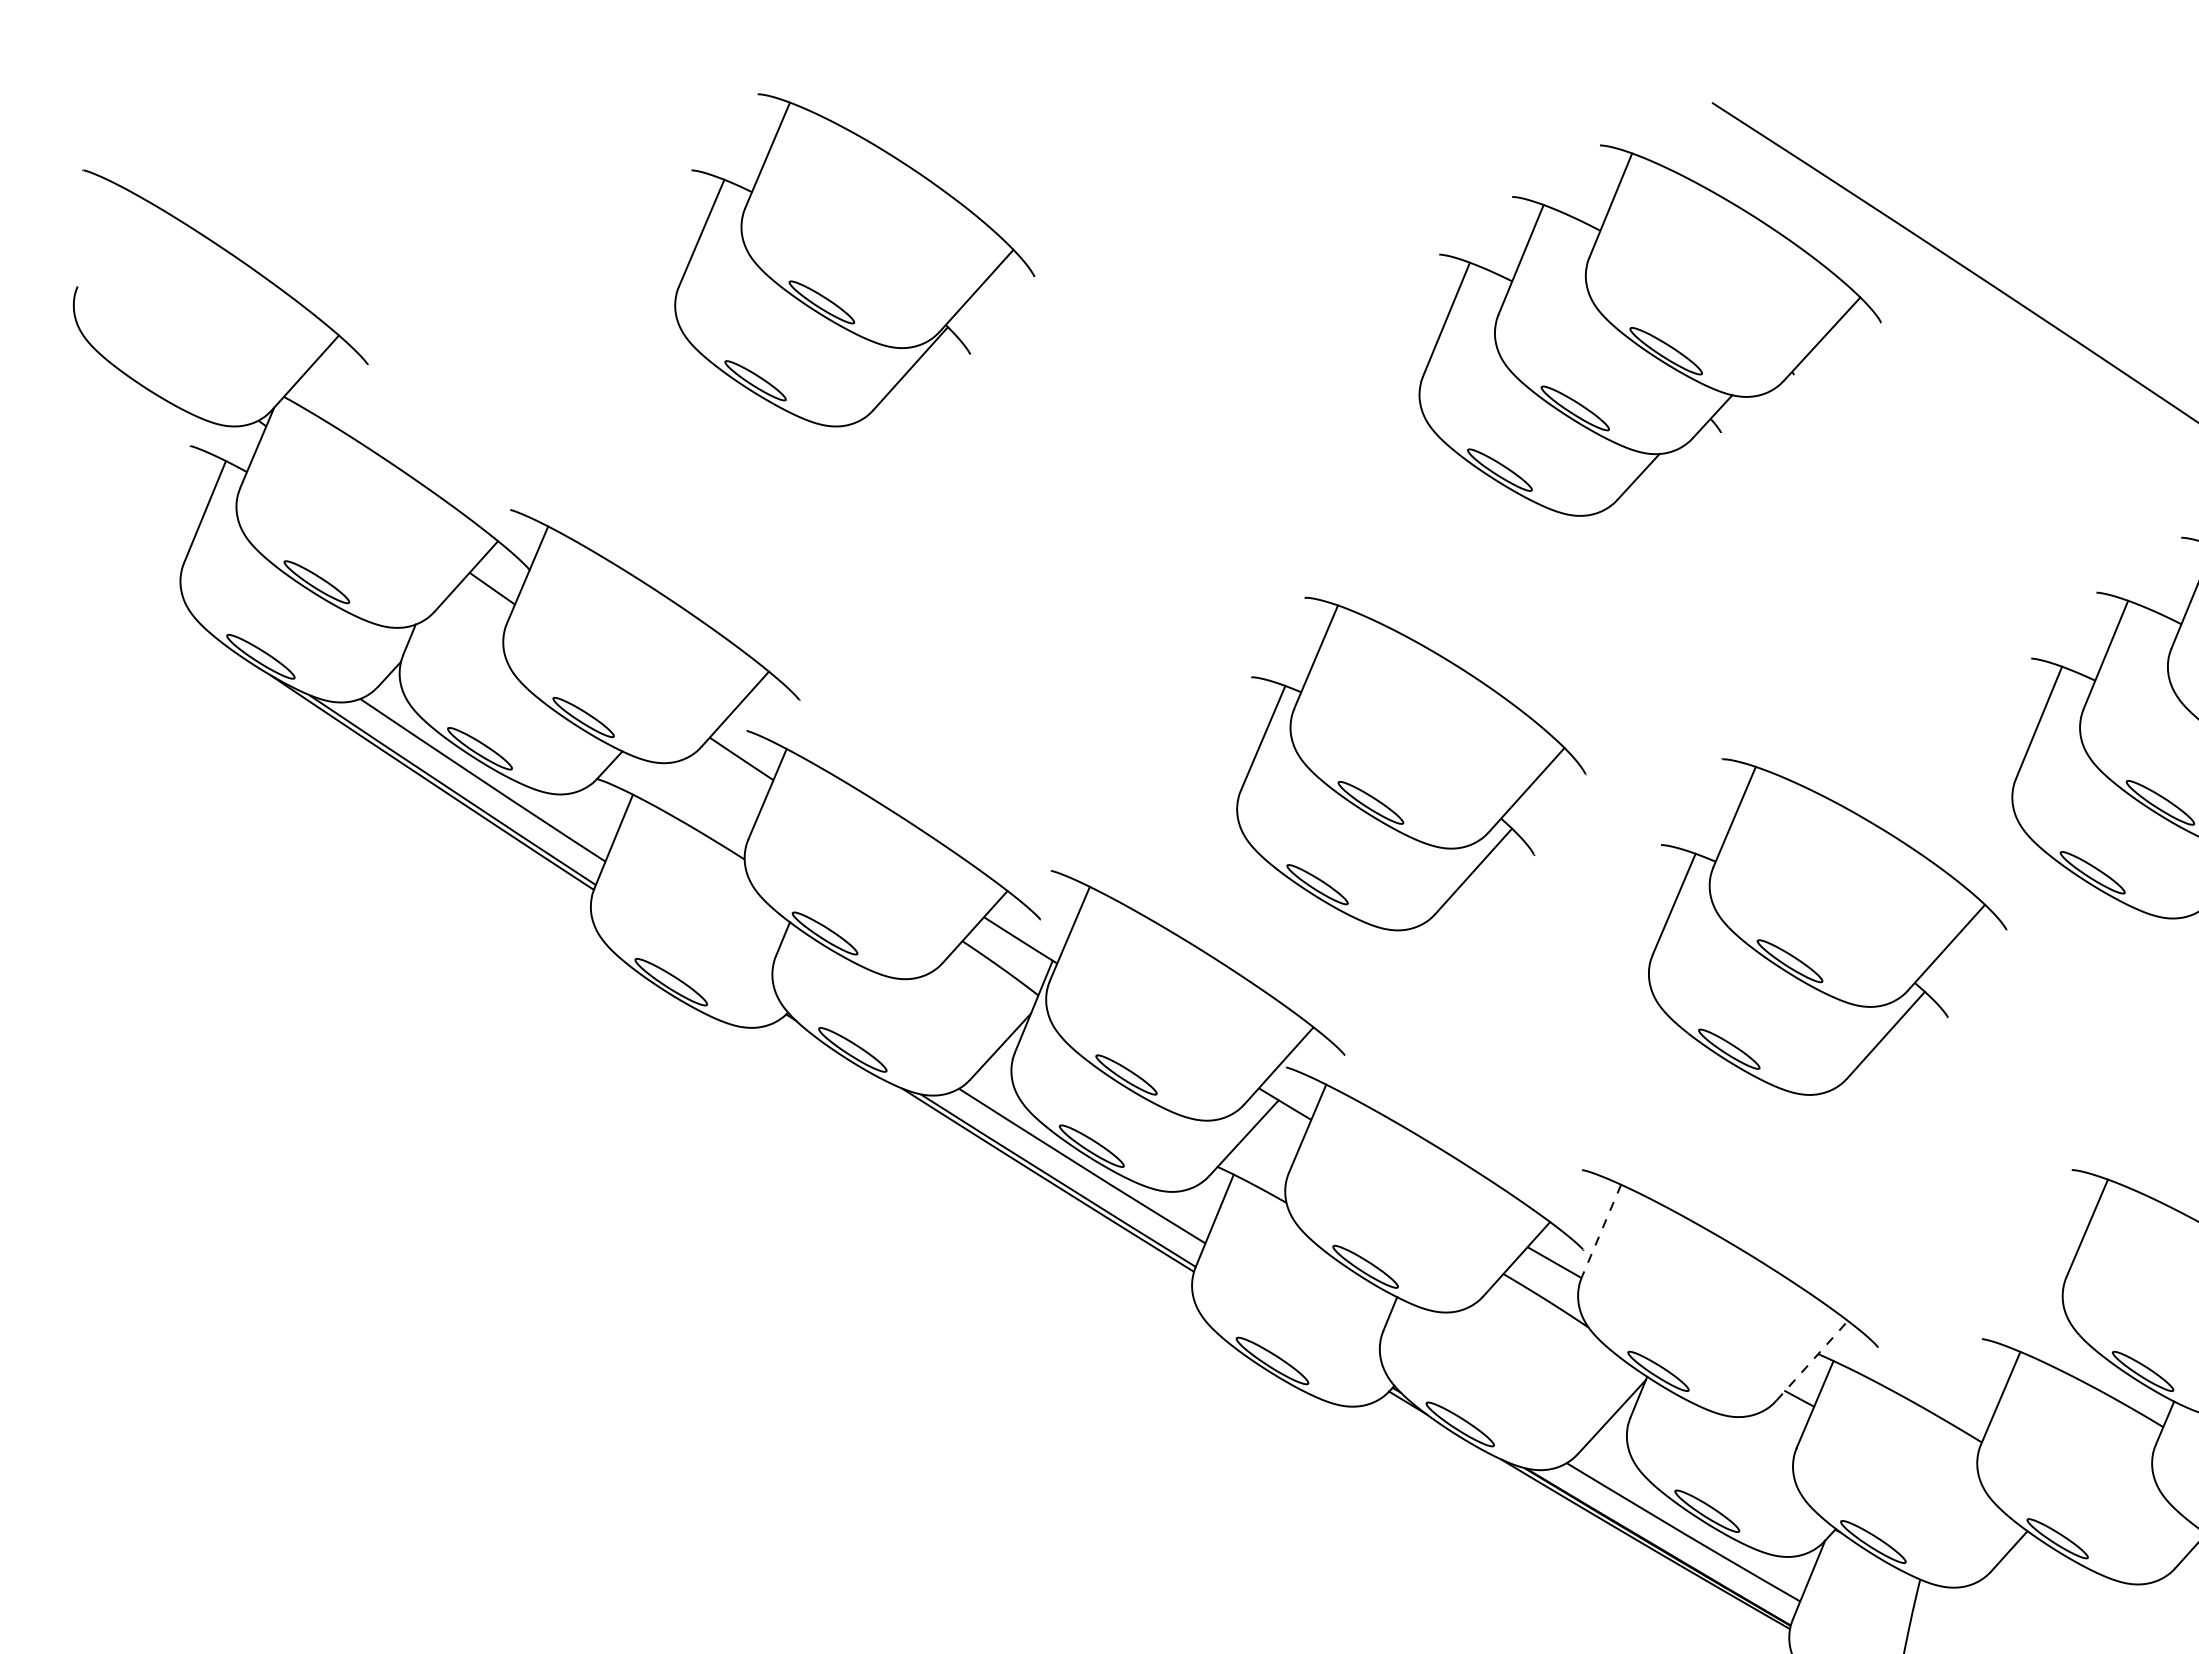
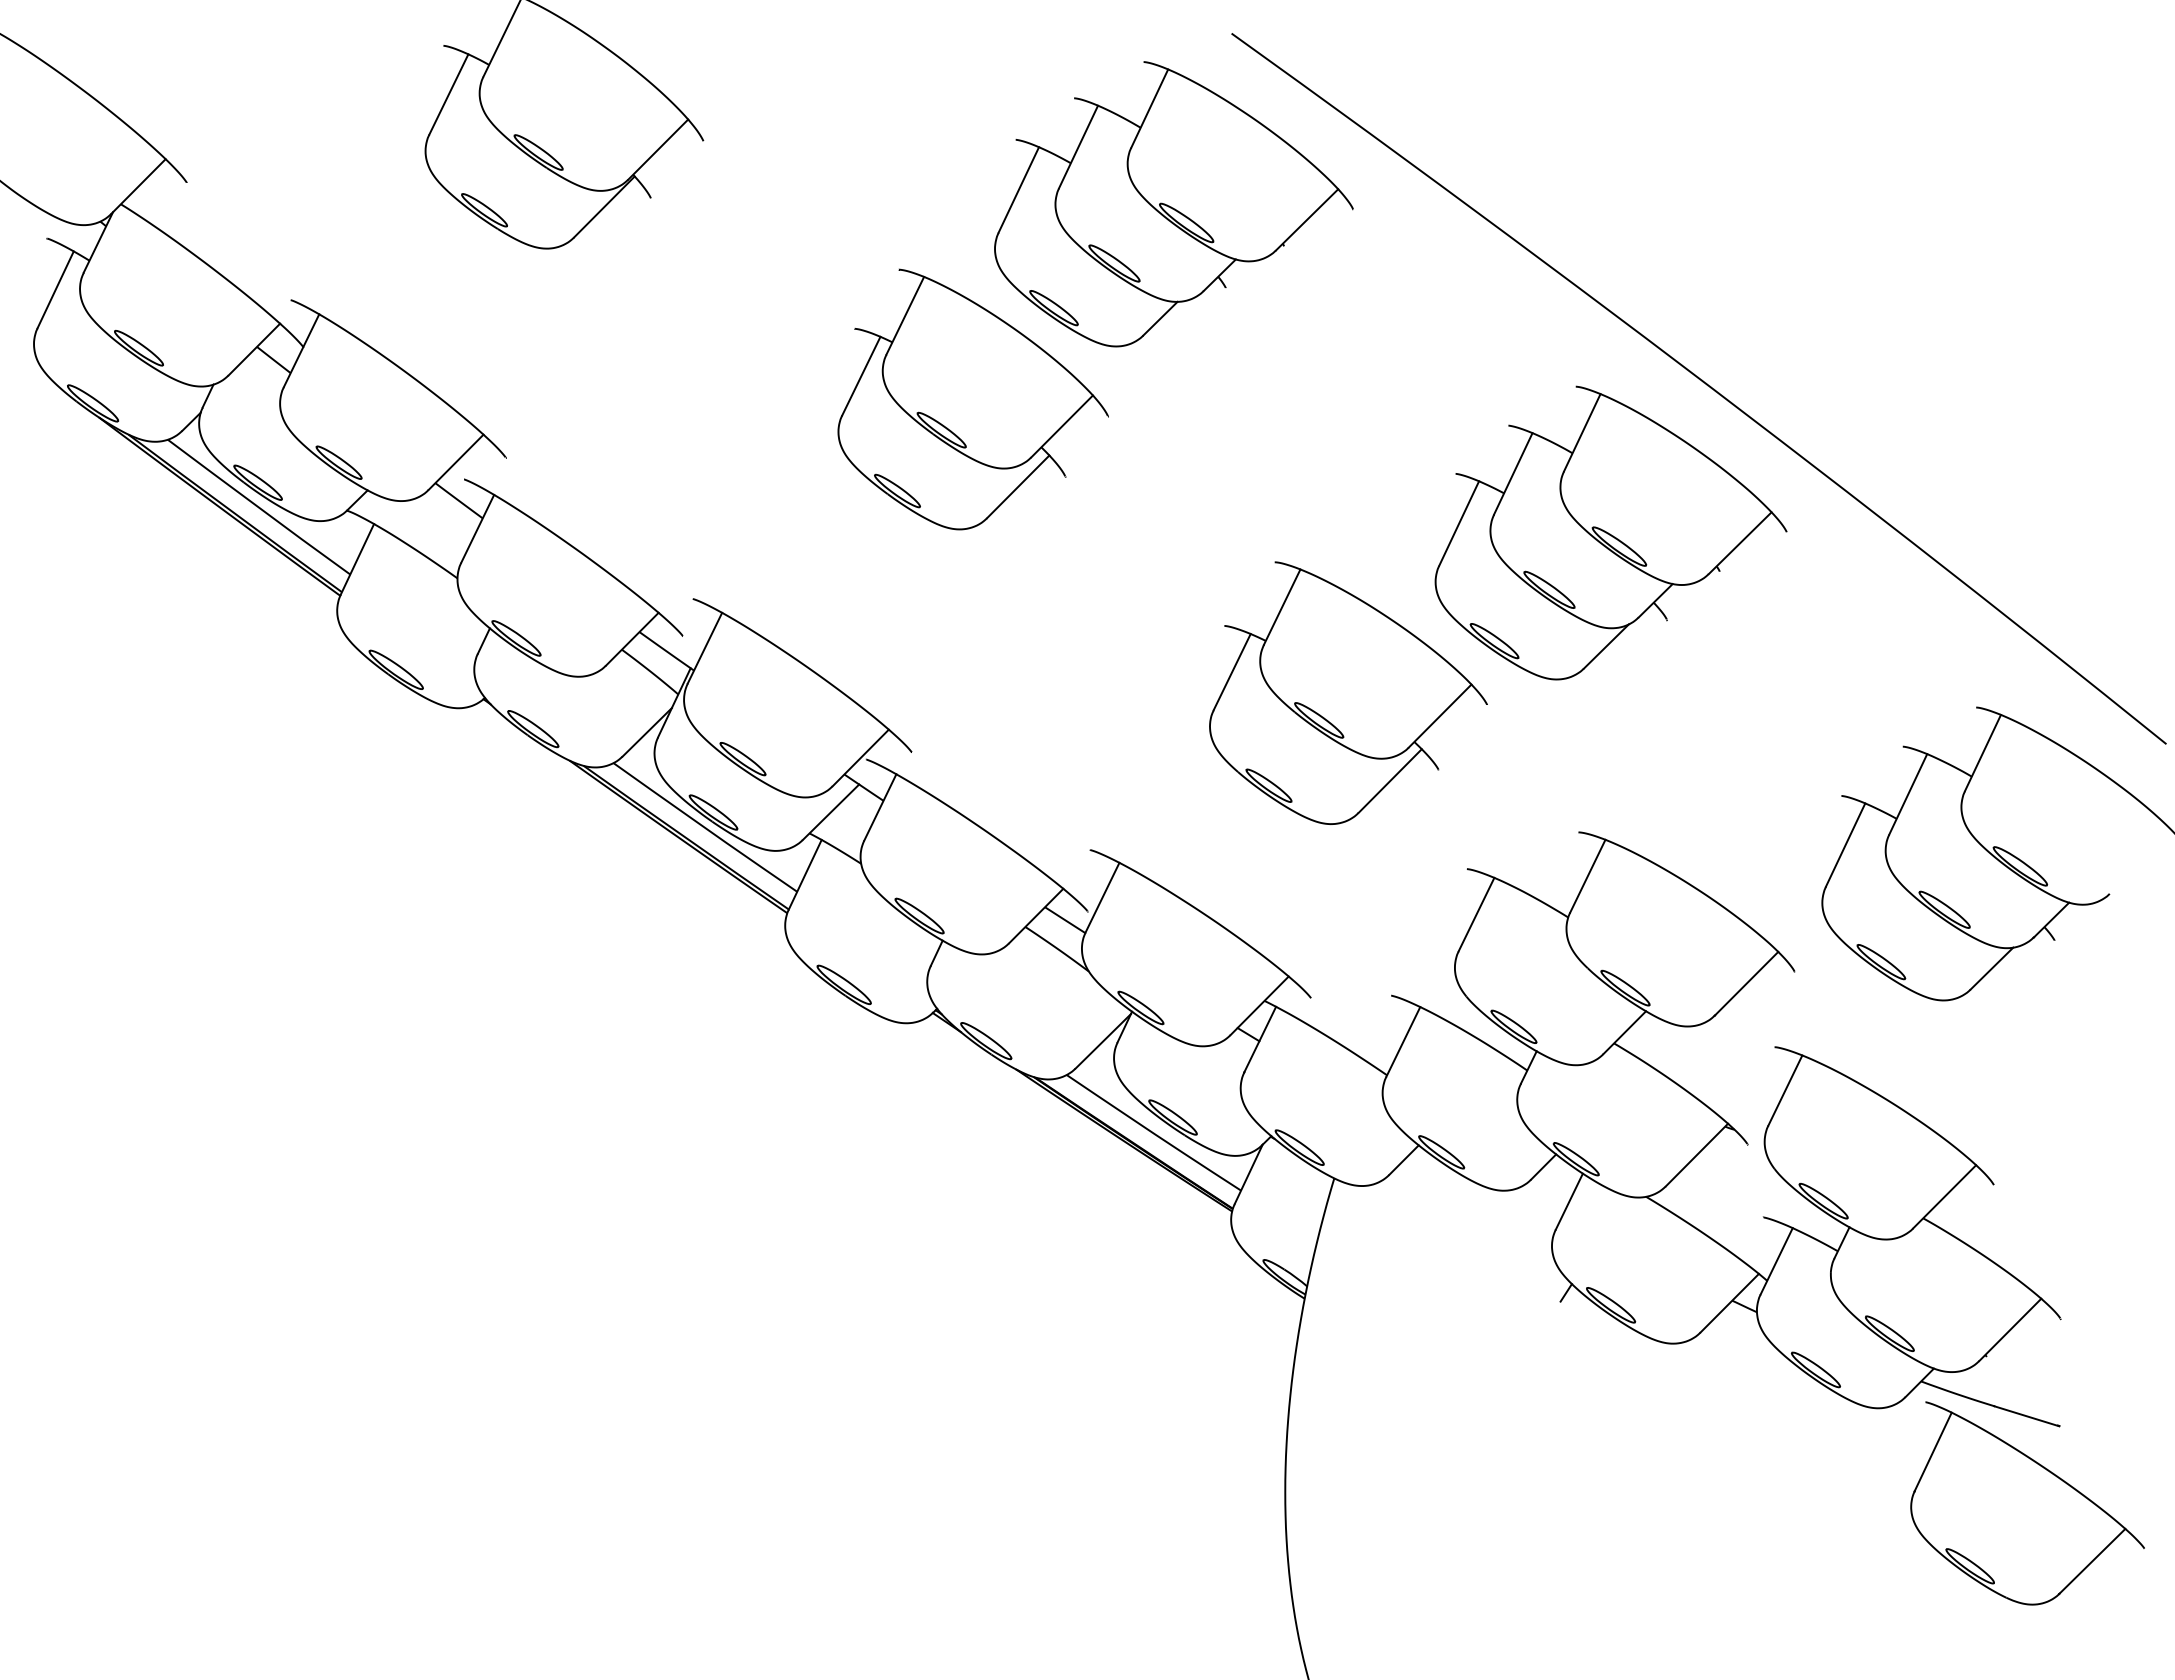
part: (1408, 761) -> (972, 399), moved
part: (1826, 923) -> (1348, 692), moved
line: (1601, 1230) -> (1102, 897), dashed -> solid
line: (1813, 1360) -> (1260, 1005), dashed -> solid

